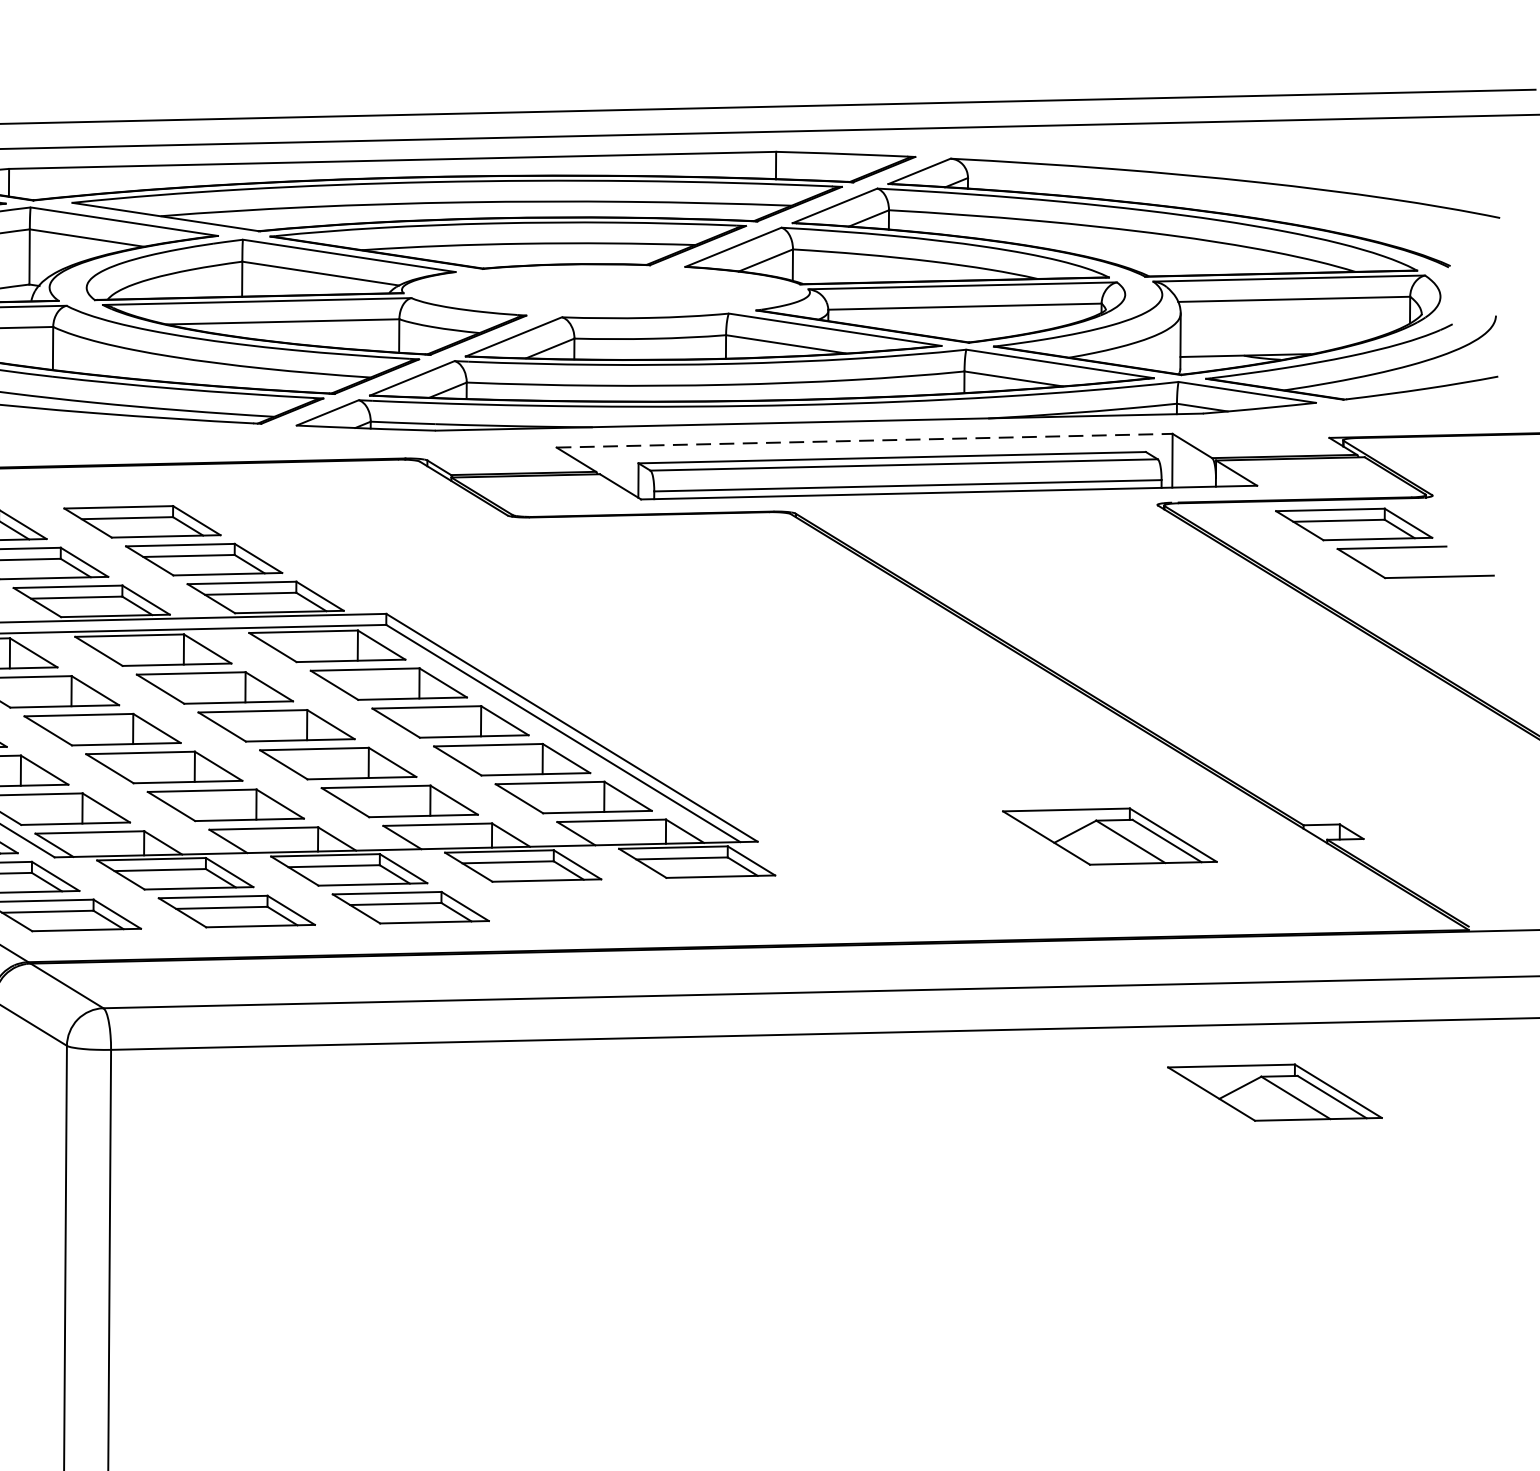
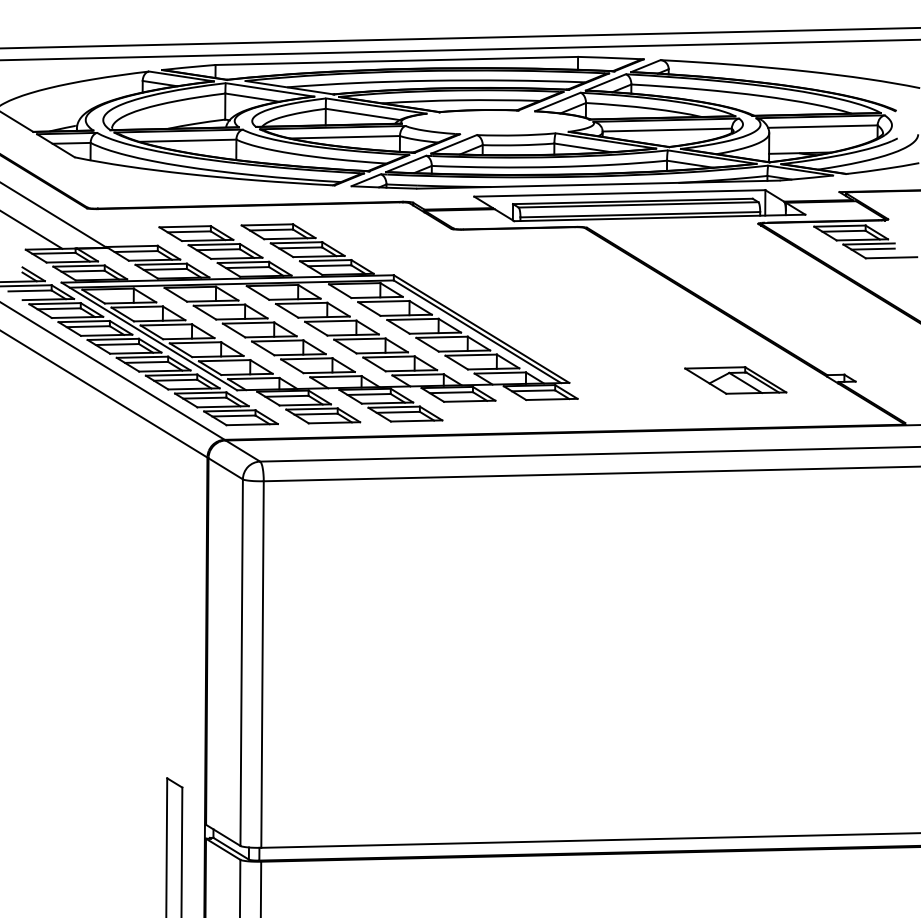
line: (863, 440) -> (619, 193), dashed -> solid
line: (1399, 557) -> (872, 248), added
part: (1274, 1092) -> (813, 501), removed

